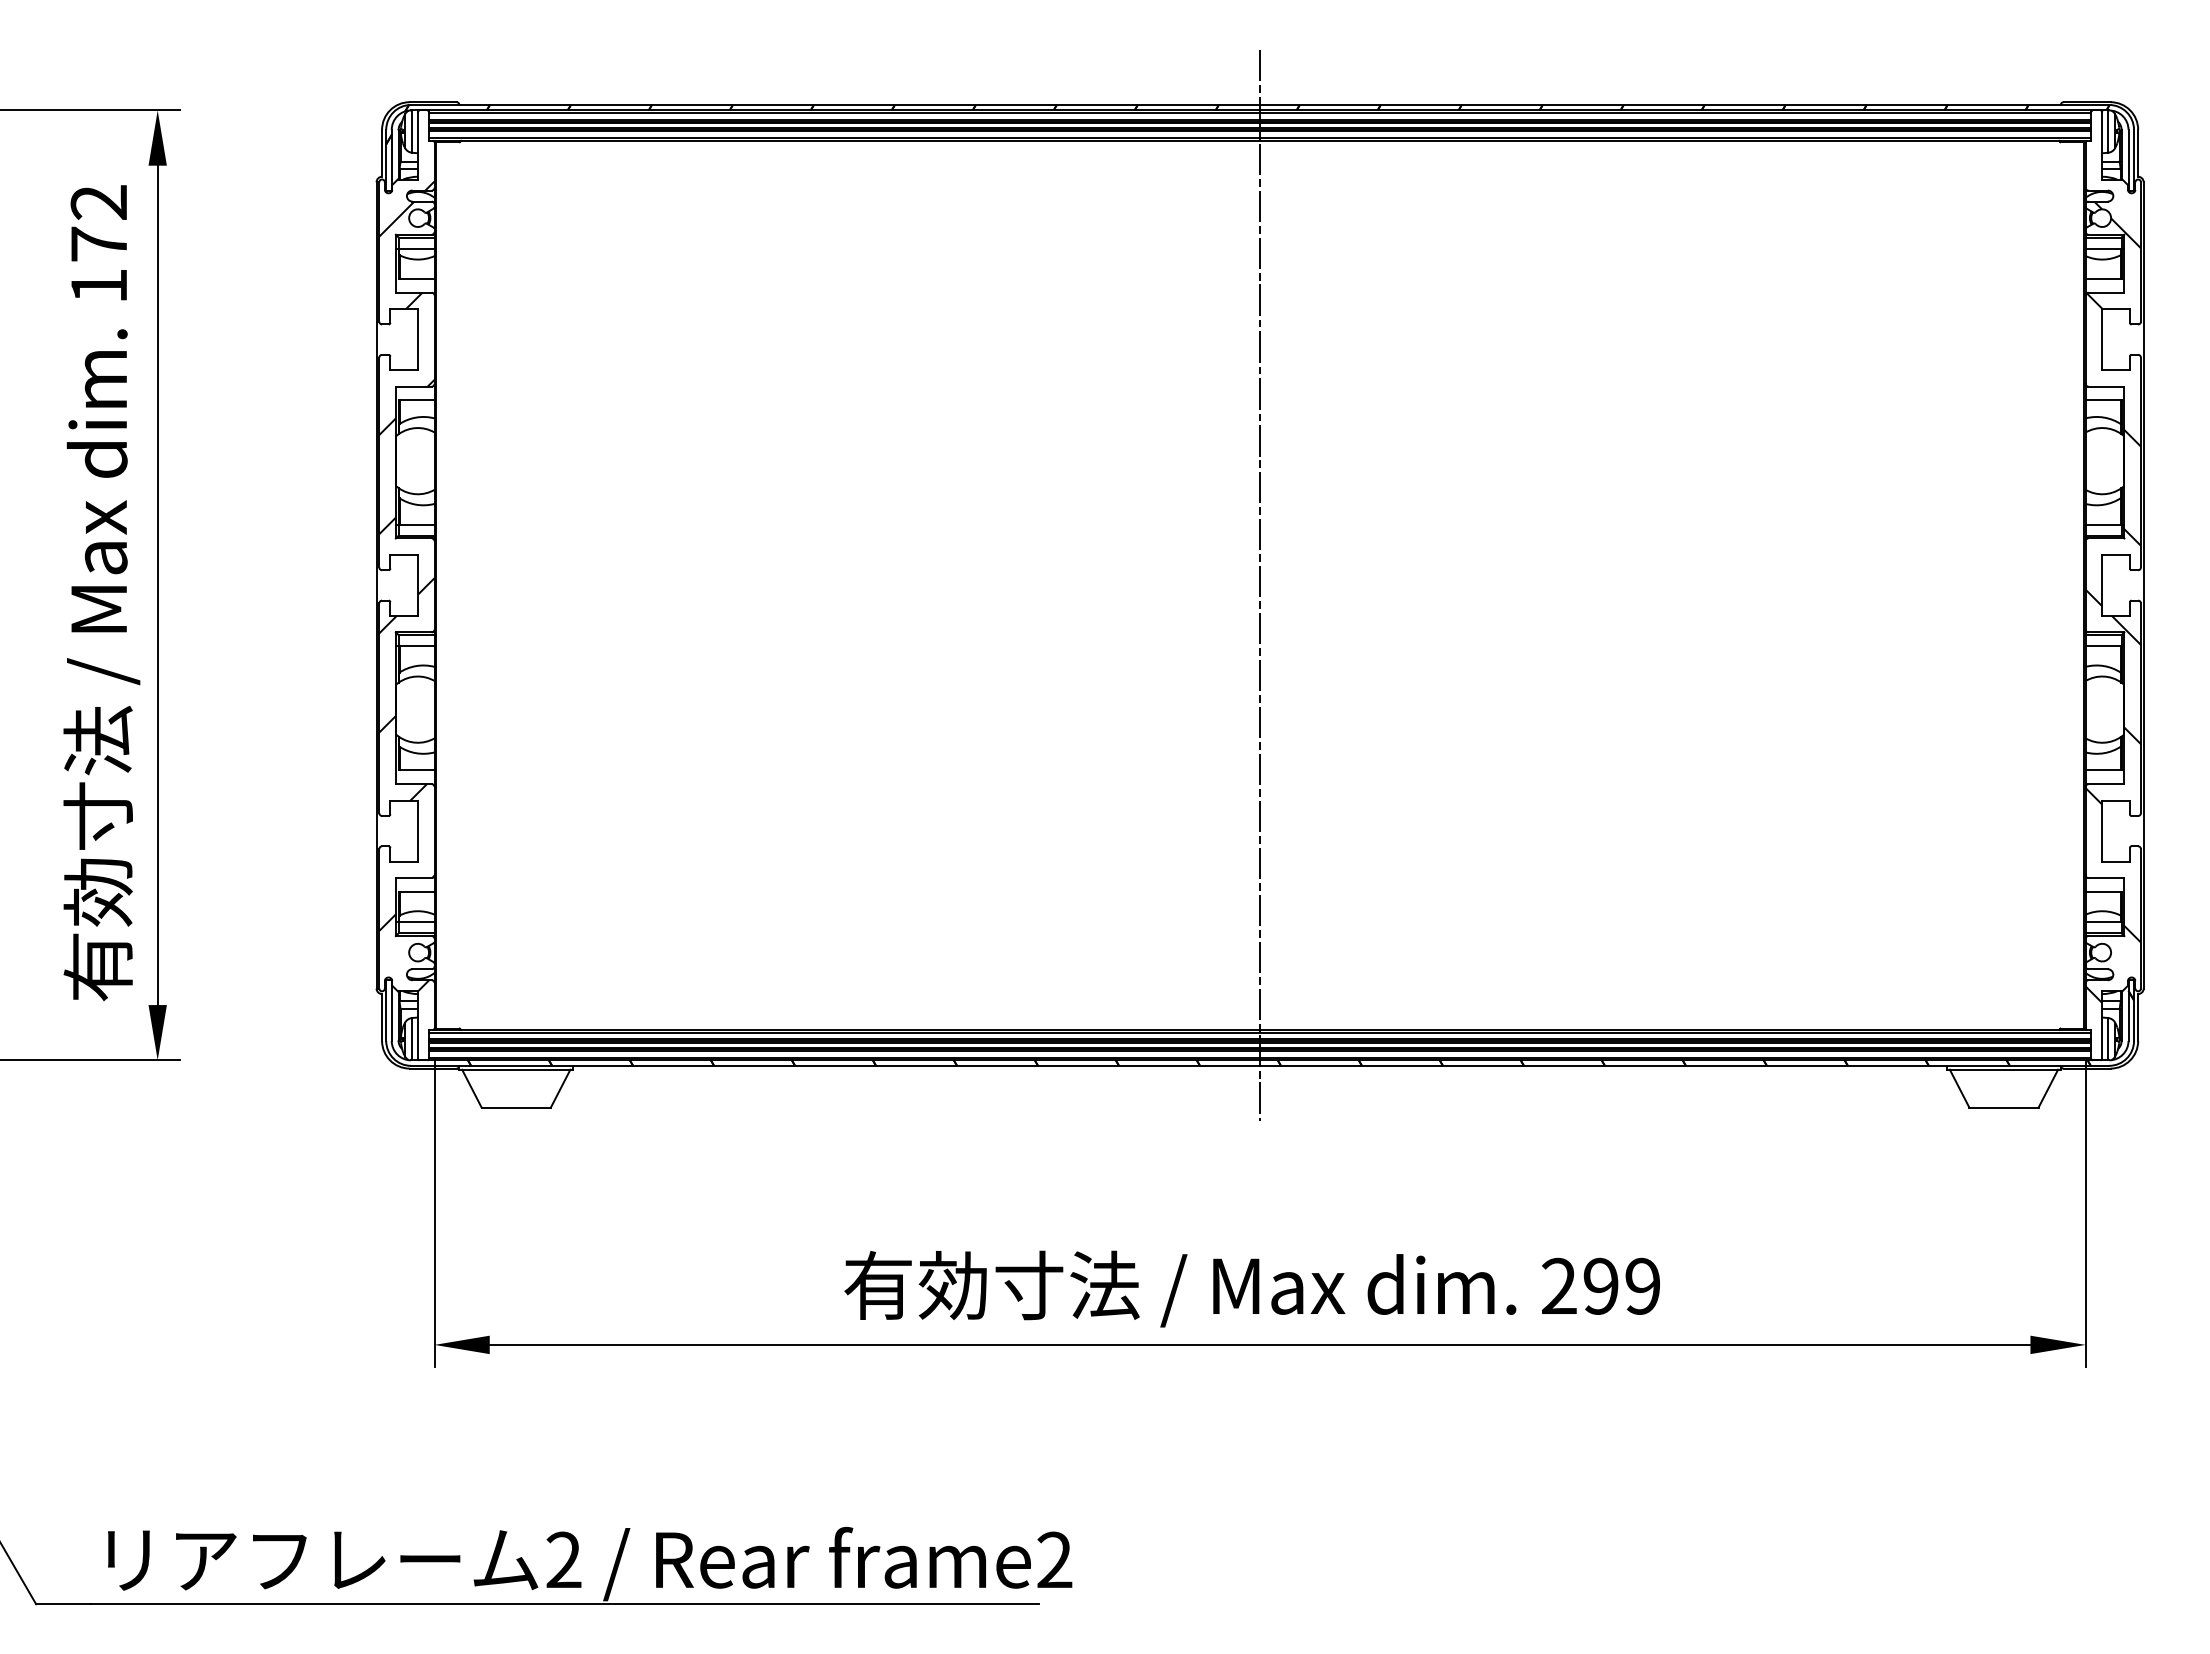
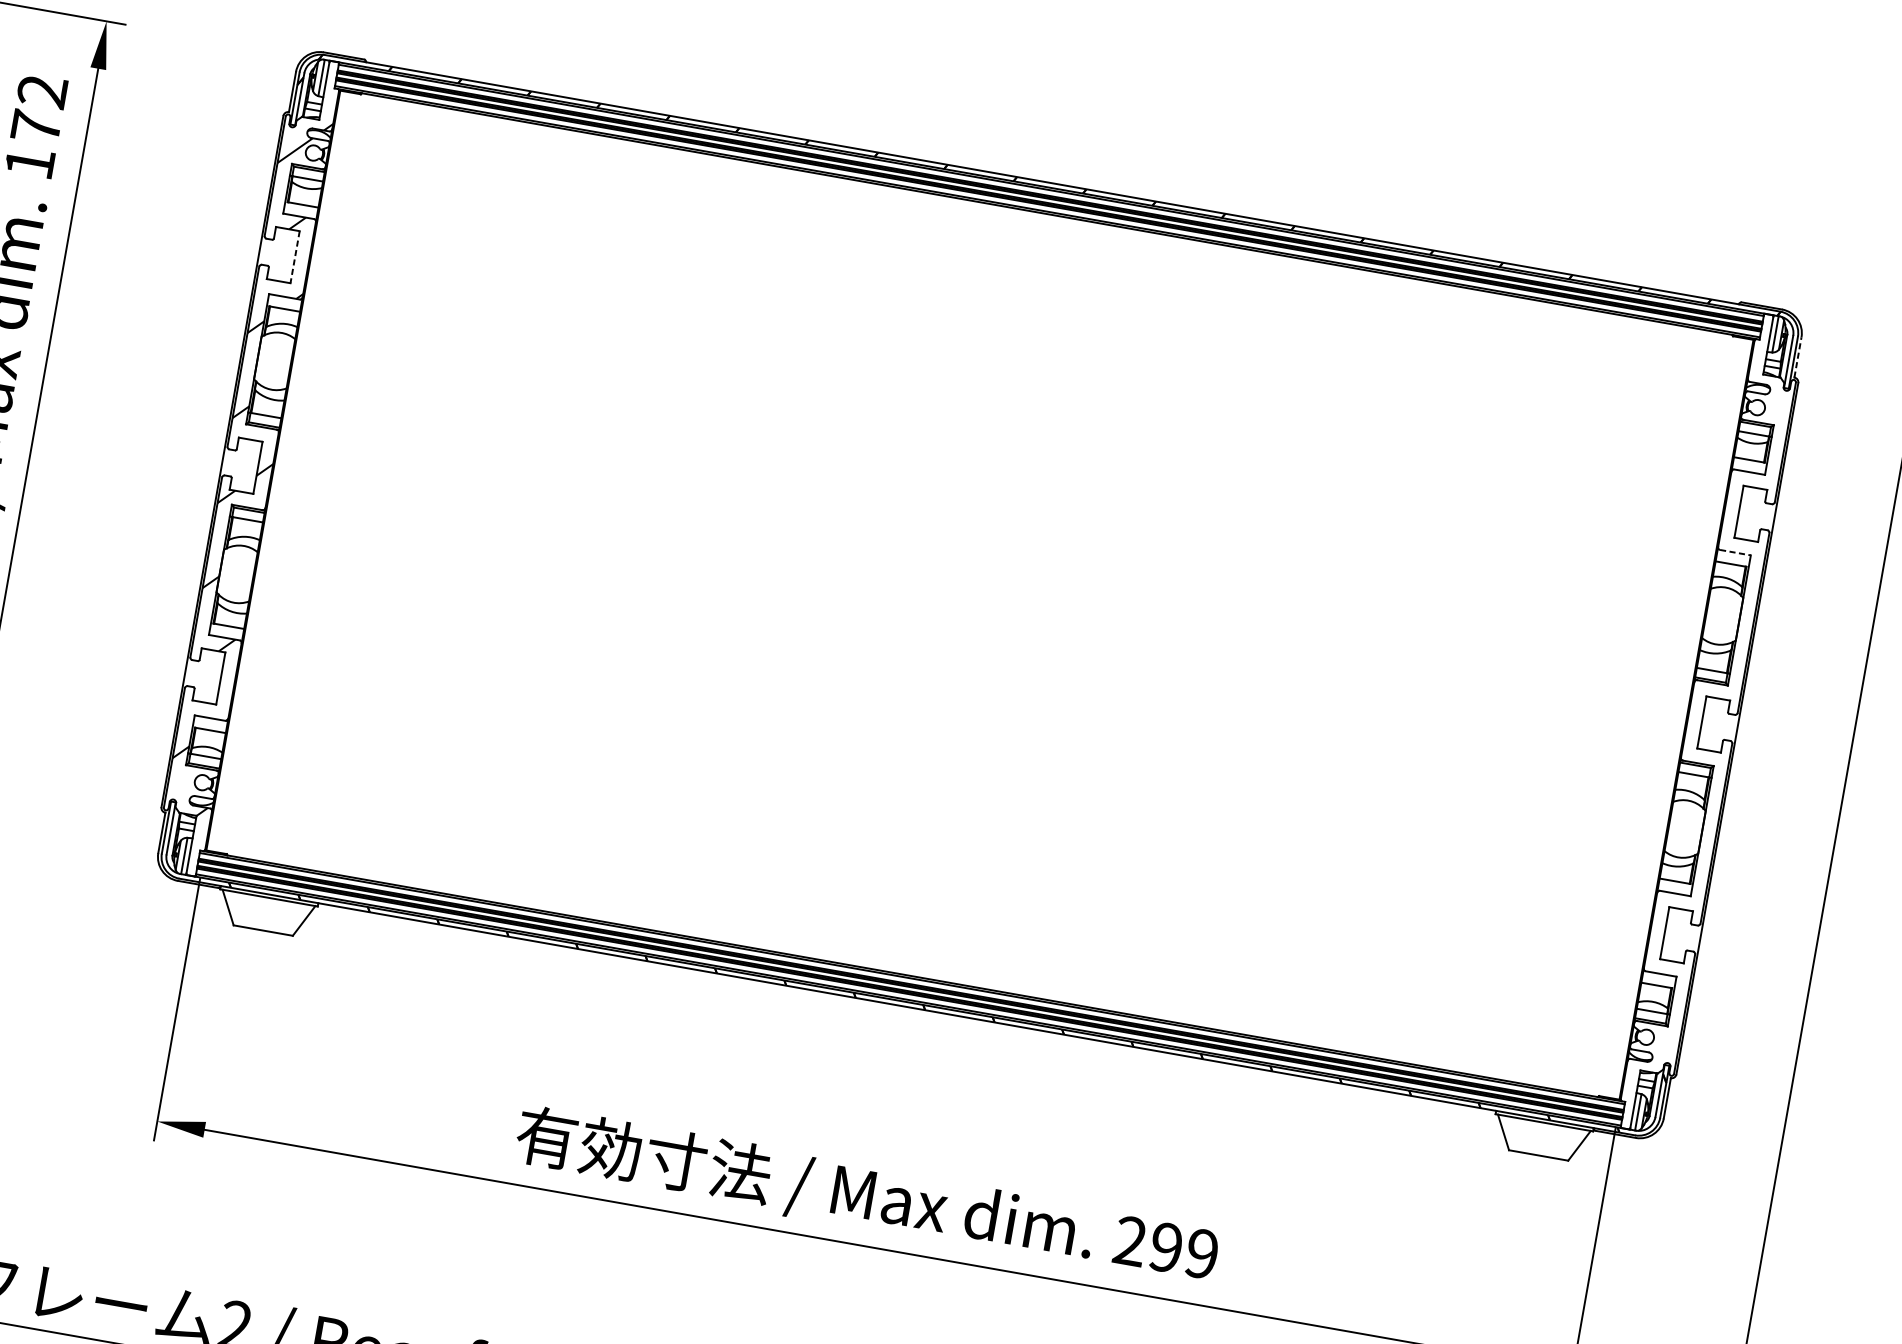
line: (2138, 152) -> (1798, 356), solid -> dashed
line: (417, 340) -> (294, 257), solid -> dashed
line: (2106, 386) -> (1735, 552), solid -> dashed
line: (1260, 585) -> (980, 595), removed
hatch: (2112, 602) -> (1708, 738), removed

